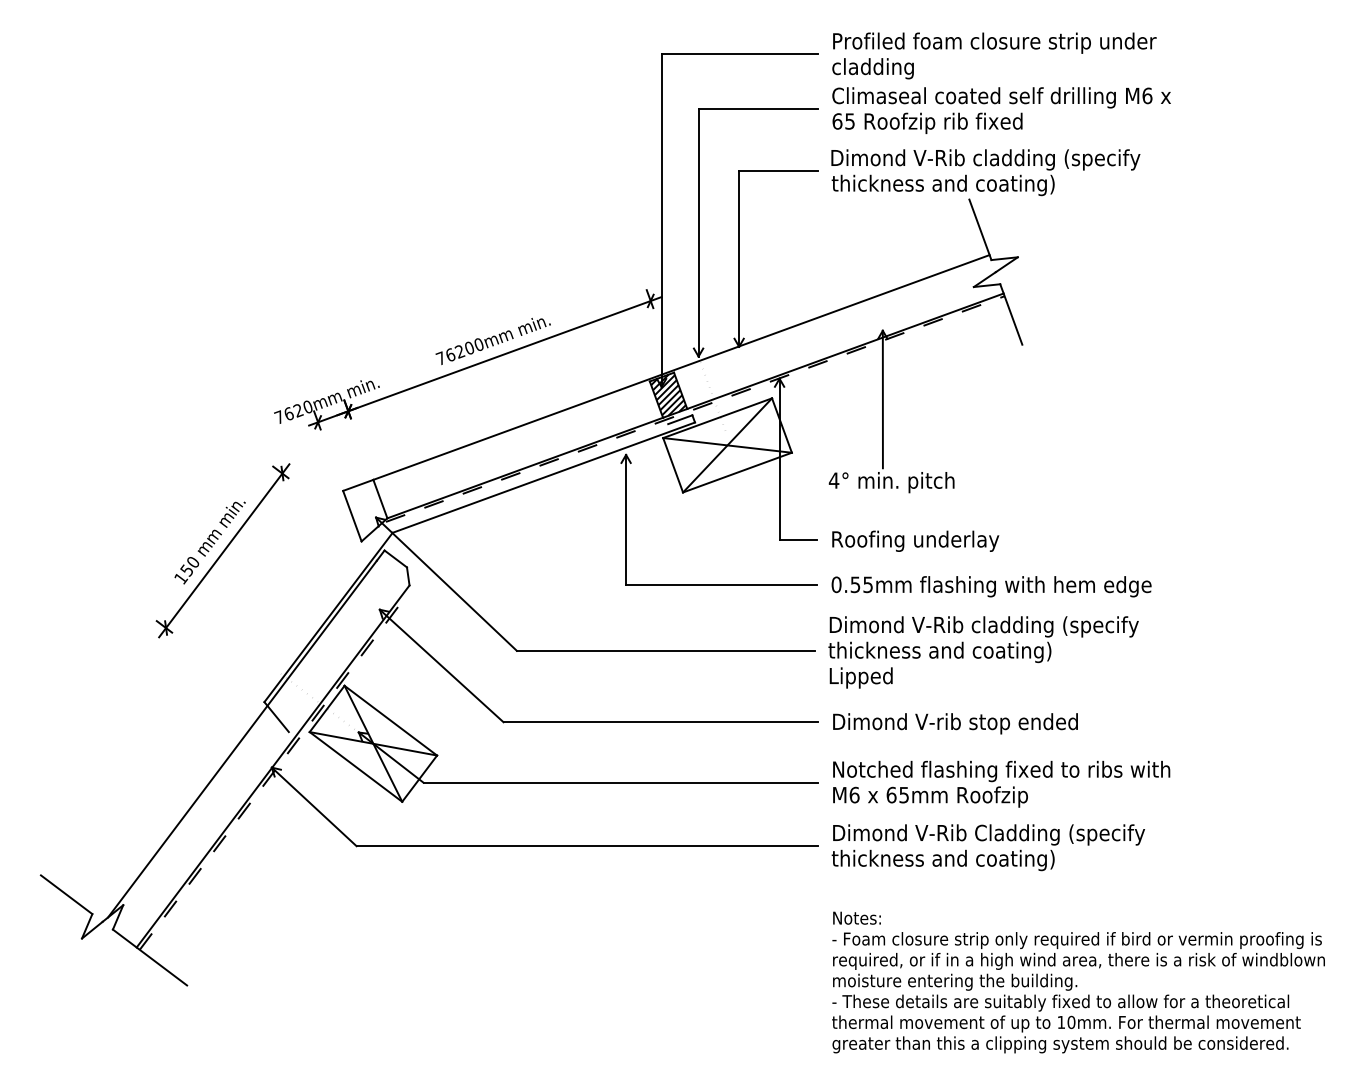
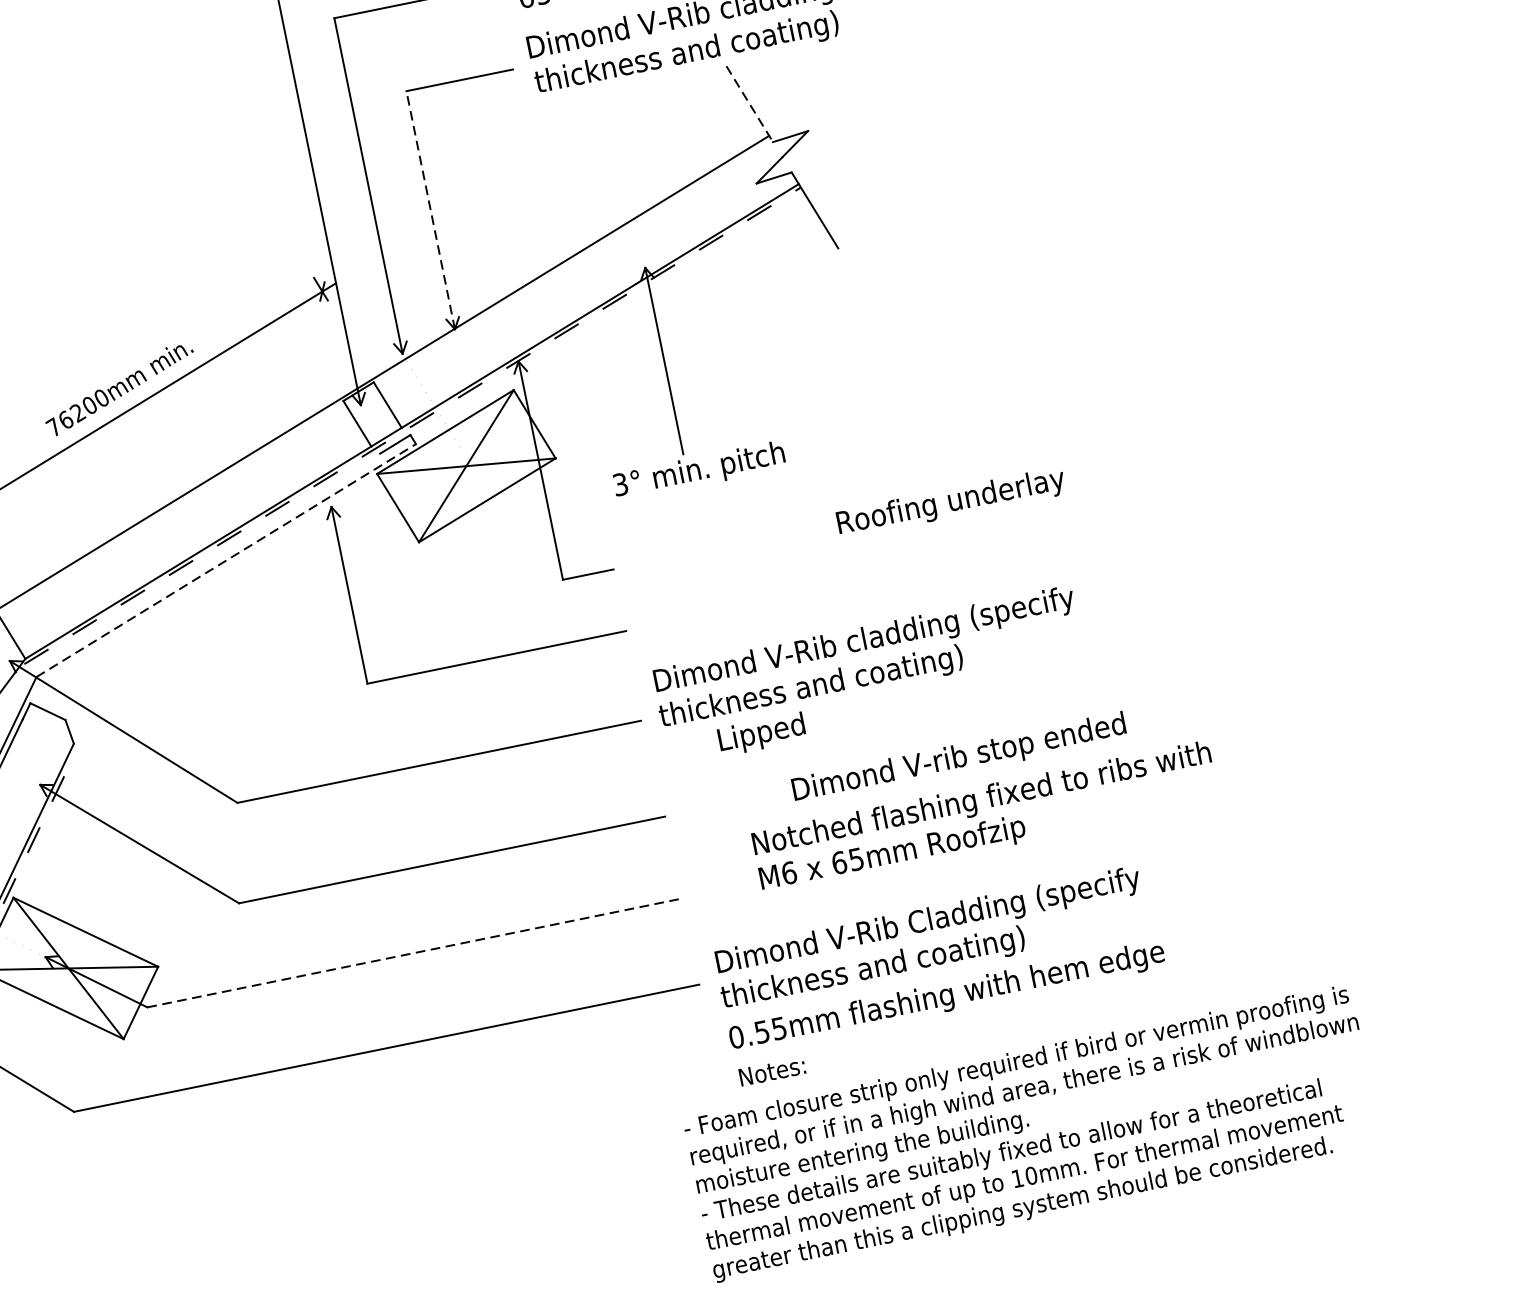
line: (980, 230) -> (750, 105), solid -> dashed
line: (739, 258) -> (431, 209), solid -> dashed
hatch: (668, 394) -> (372, 413), removed
line: (543, 477) -> (225, 560), solid -> dashed
text: (833, 480) -> (619, 484), 4° -> 3°
text: (915, 540) -> (950, 501), moved
text: (991, 586) -> (947, 996), moved
text: (860, 677) -> (760, 733), moved
text: (955, 723) -> (959, 758), moved
line: (621, 782) -> (415, 952), solid -> dashed
text: (1001, 783) -> (985, 816), moved
text: (1078, 992) -> (1032, 1133), moved

